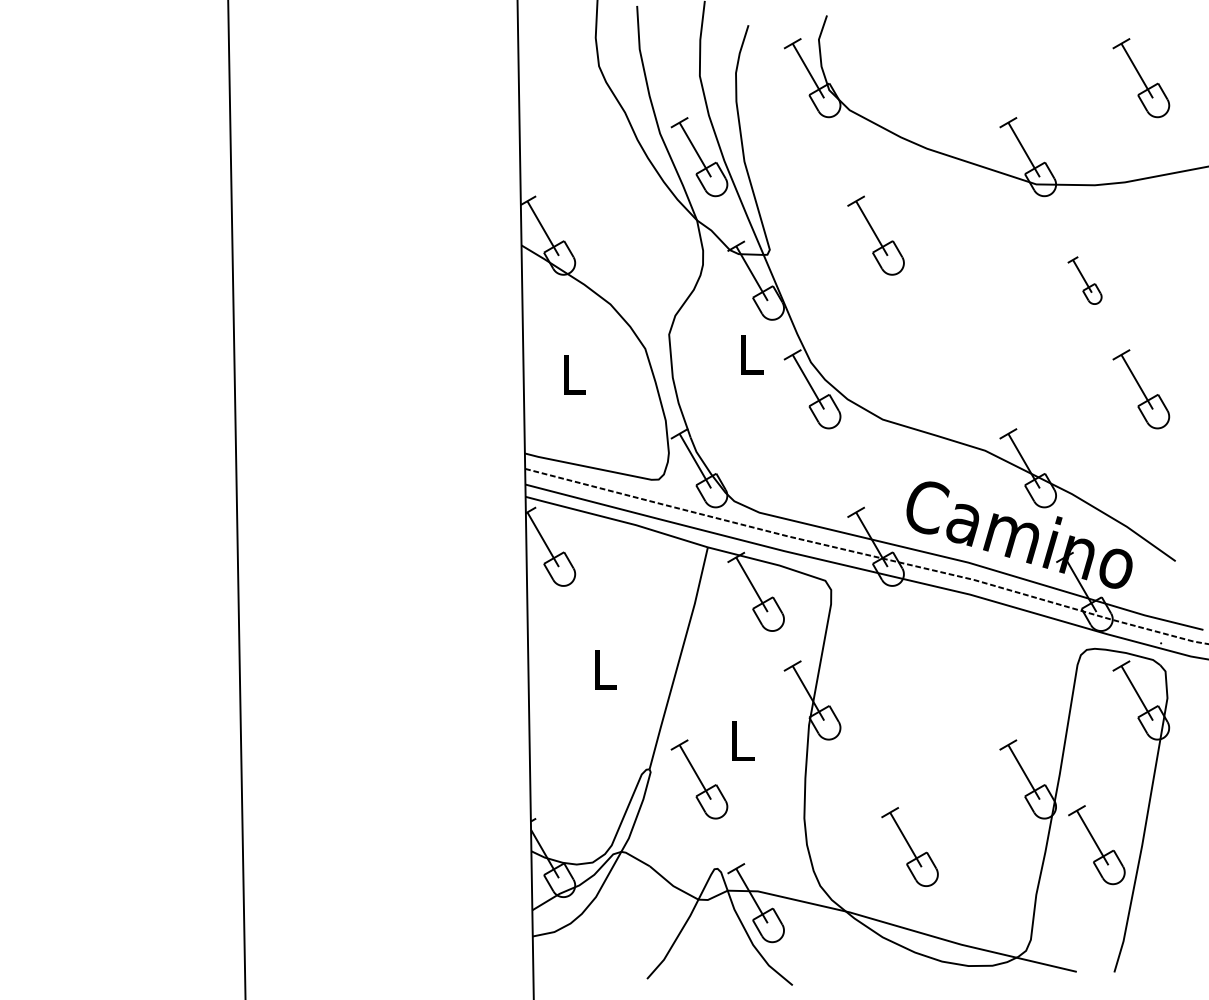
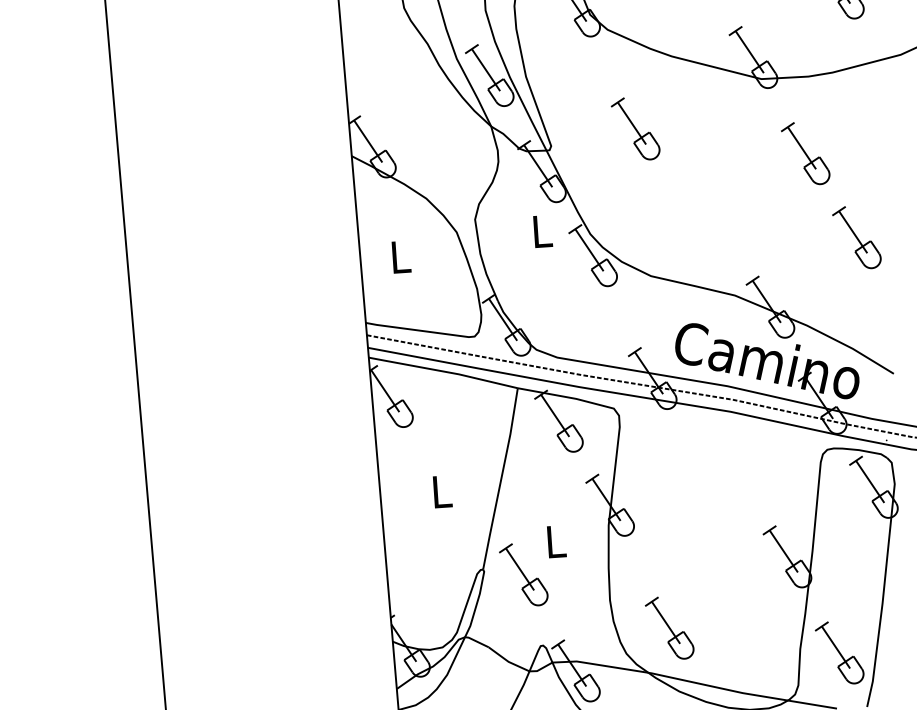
part: (1084, 280) -> (805, 153), size x1.67
part: (1096, 845) -> (839, 653), moved
part: (909, 846) -> (669, 627), moved

